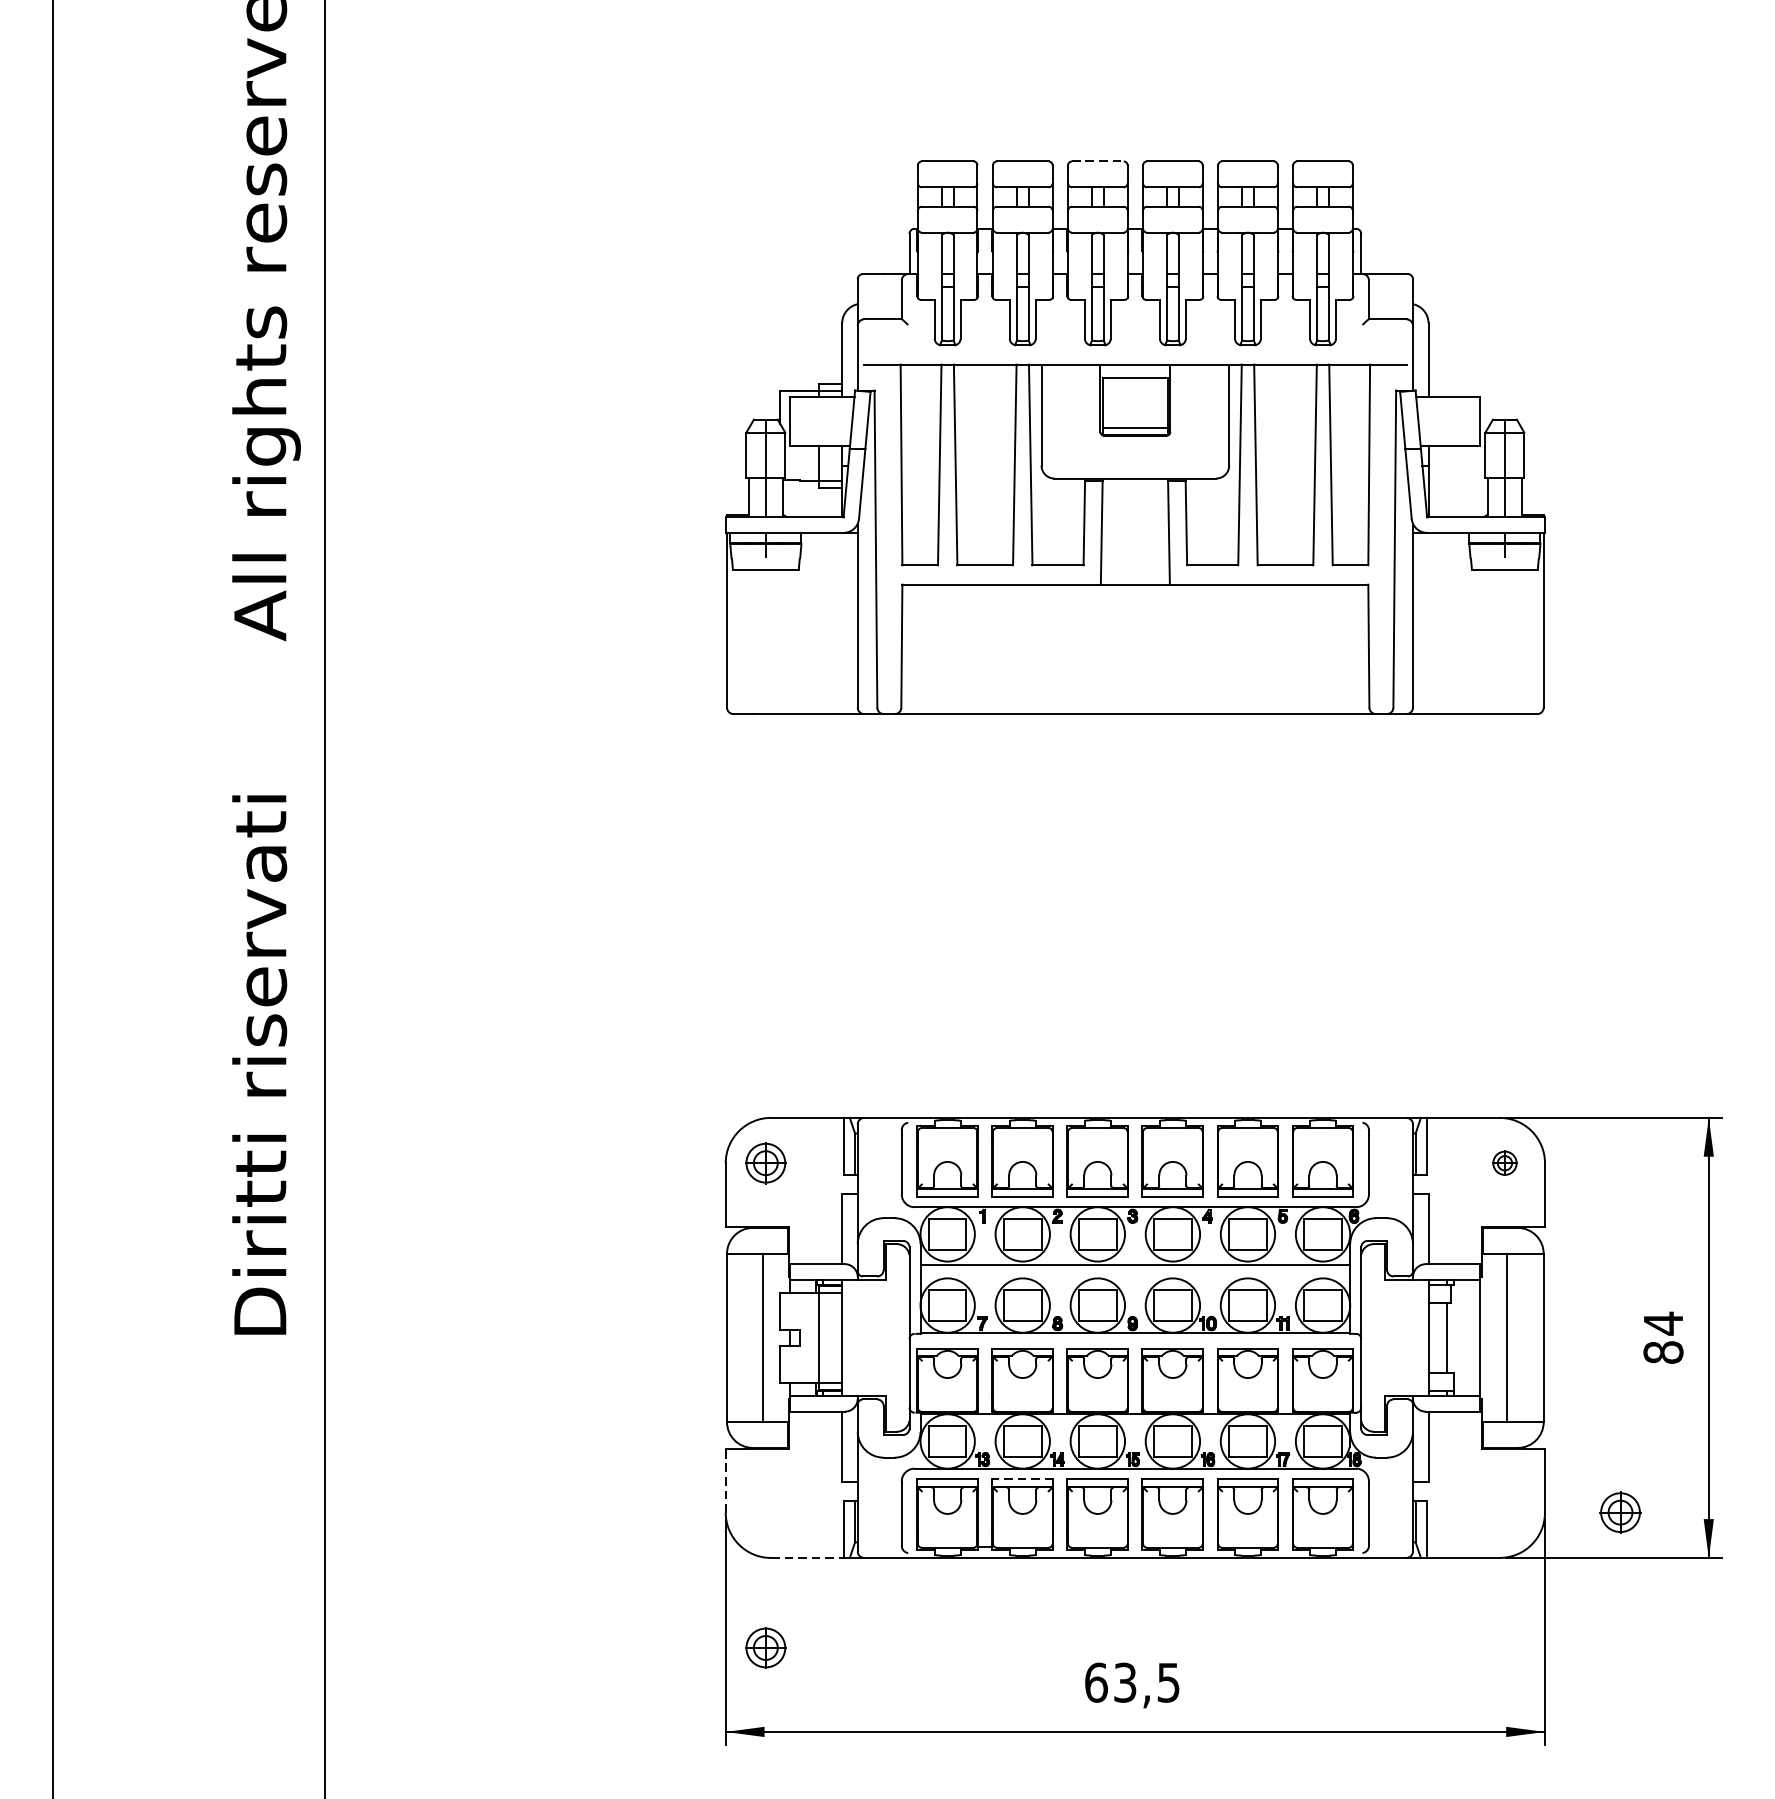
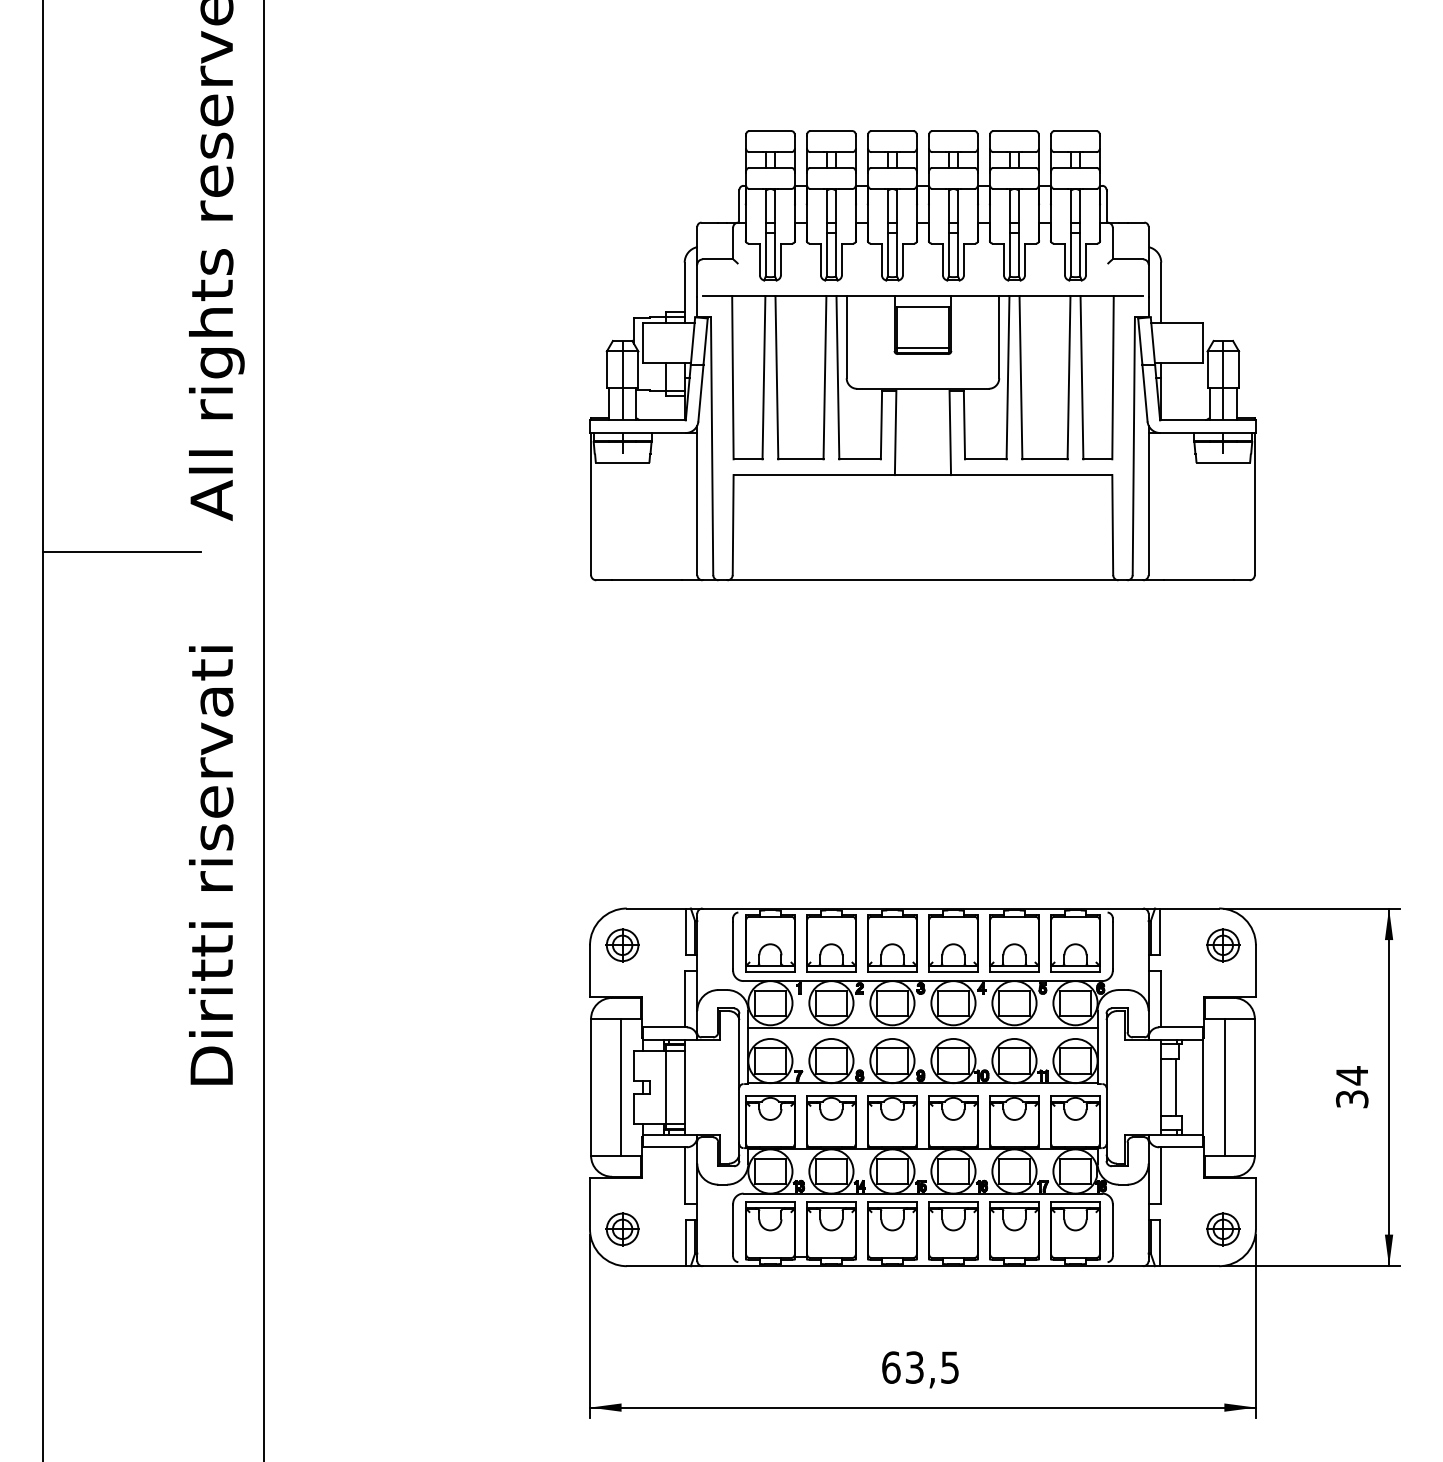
line: (1097, 161) -> (892, 131), dashed -> solid
line: (150, 679) -> (122, 552), added
part: (1505, 1163) -> (1223, 945), size x1.67
text: (1663, 1352) -> (1352, 1099), 84 -> 34
line: (1022, 1479) -> (831, 1202), dashed -> solid
line: (726, 1480) -> (590, 1203), dashed -> solid
part: (1620, 1512) -> (1223, 1229), moved
line: (807, 1558) -> (656, 1266), dashed -> solid
part: (765, 1648) -> (622, 1229), moved

